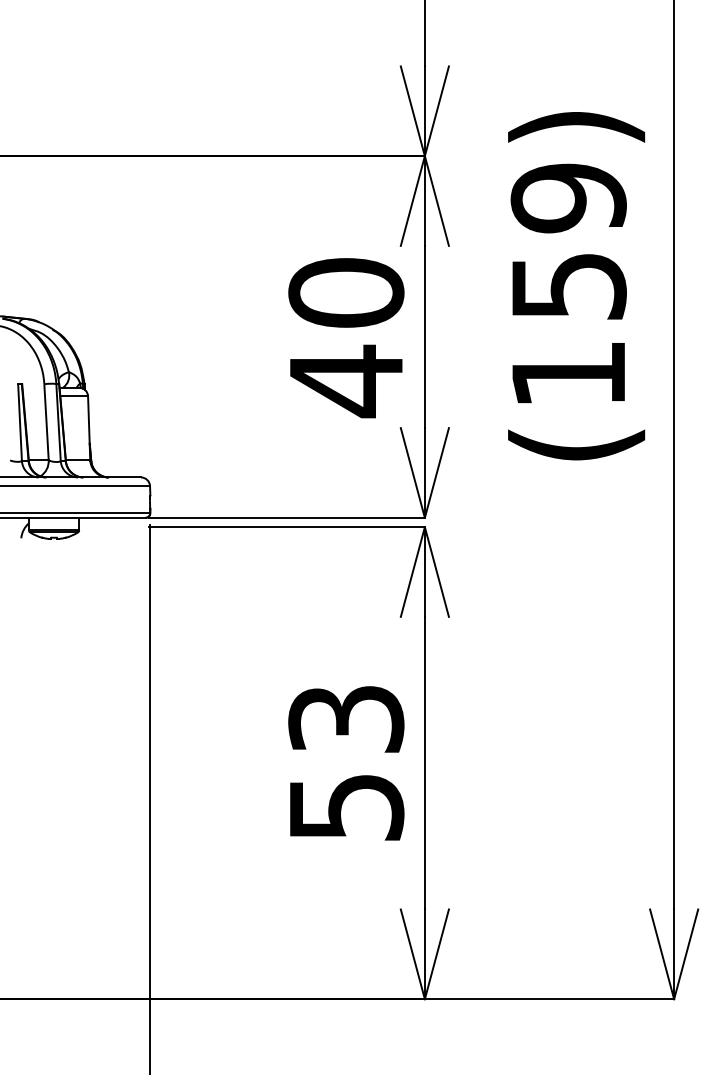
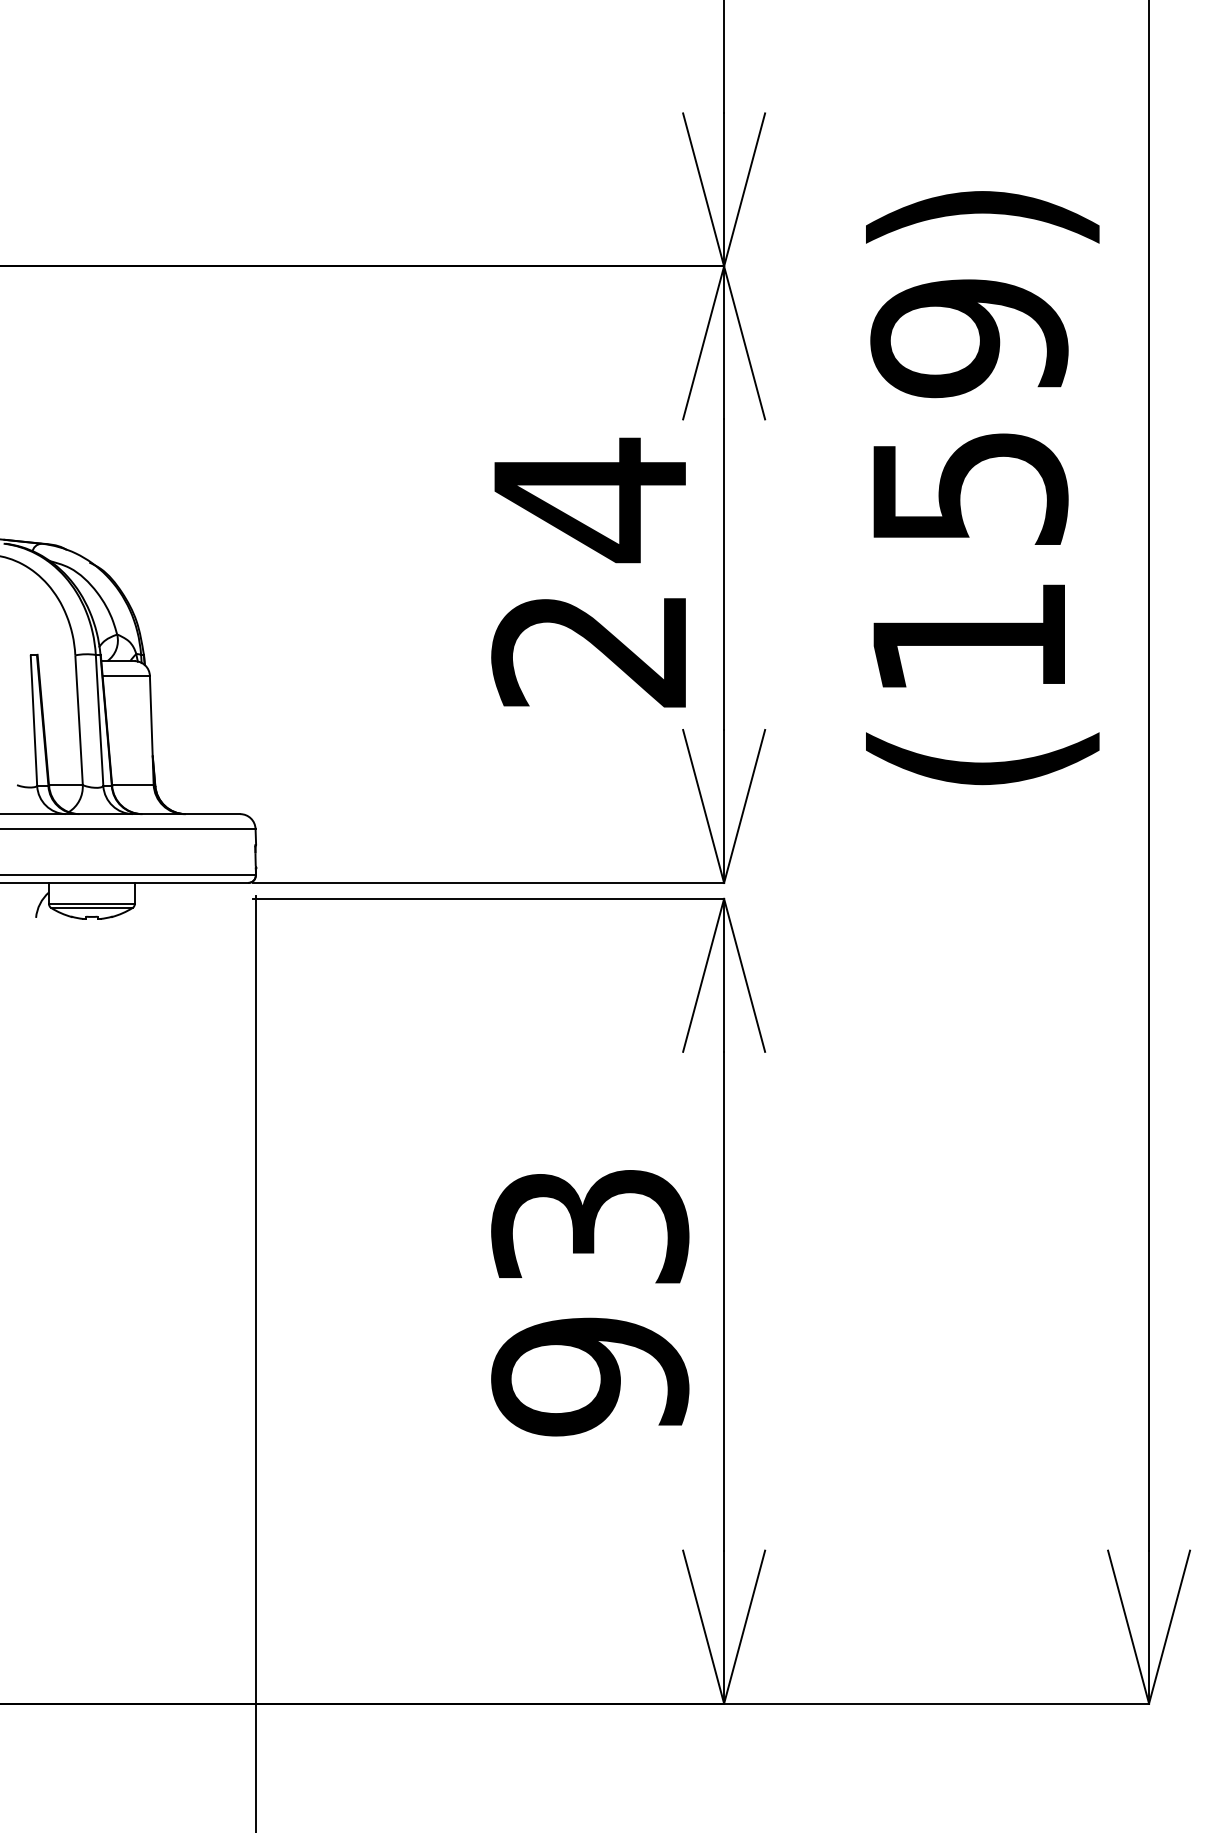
text: (346, 337) -> (590, 575), 40 -> 24
text: (346, 807) -> (590, 1376), 53 -> 93

